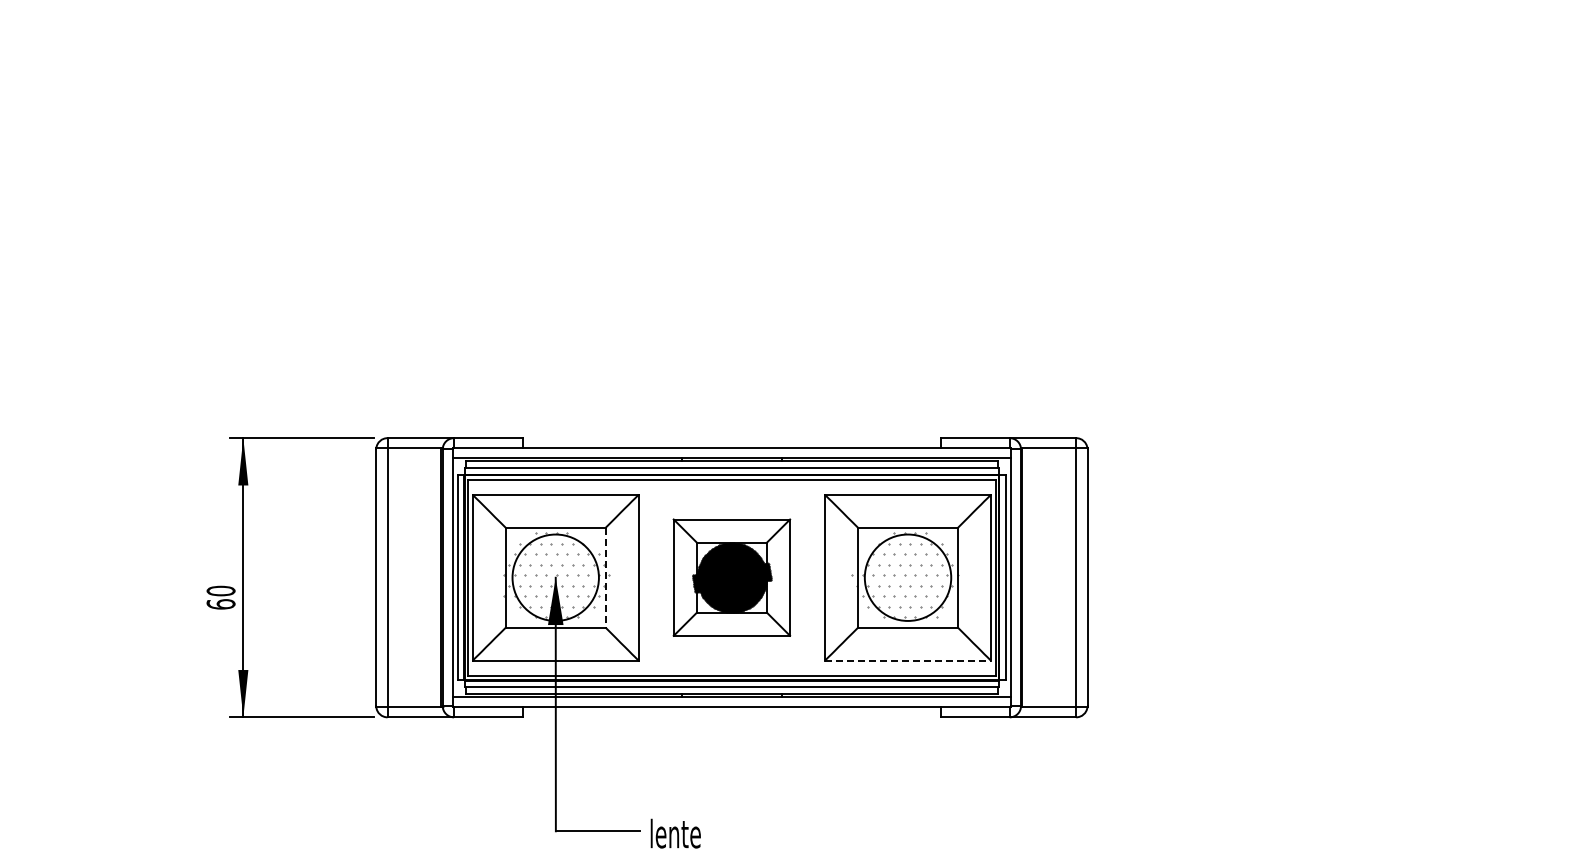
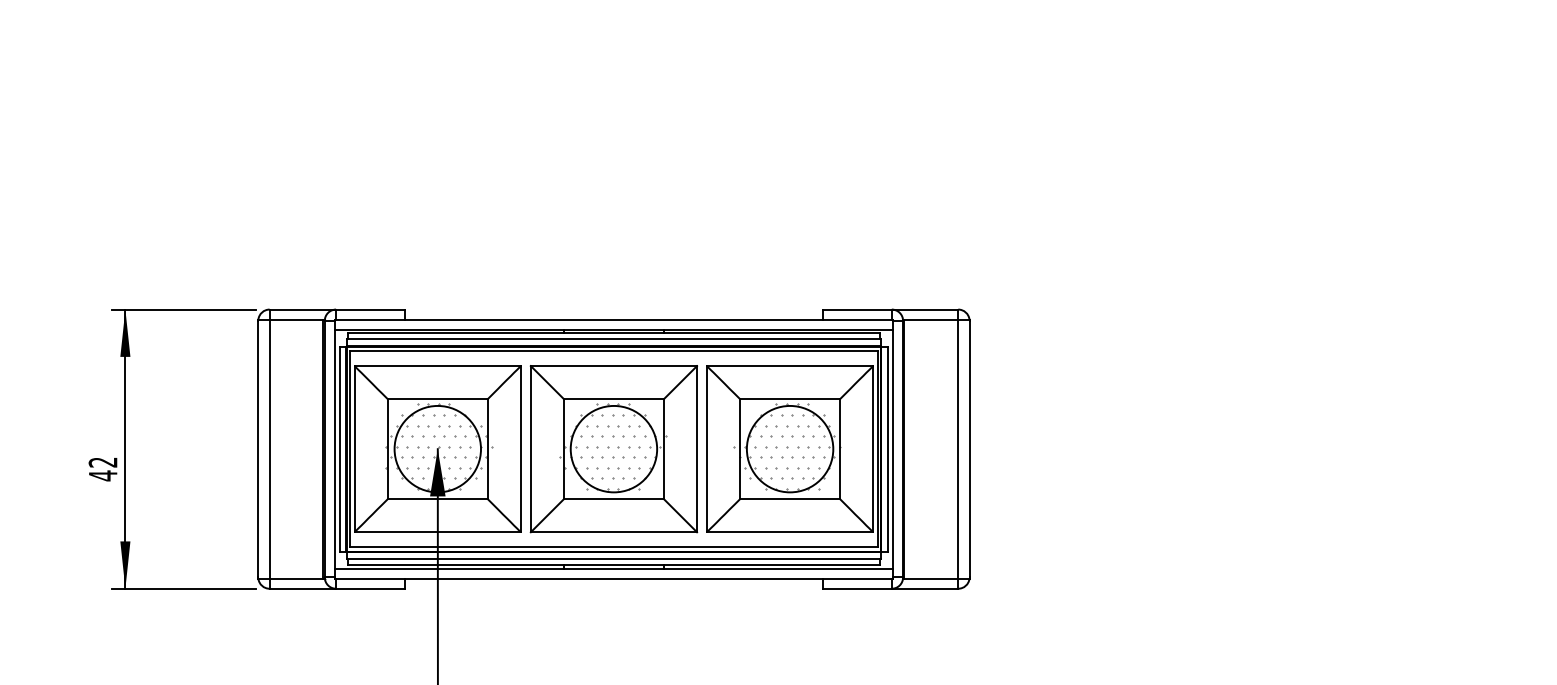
line: (605, 577) -> (487, 448), dashed -> solid
part: (731, 577) -> (613, 448), size x1.43
text: (220, 597) -> (102, 468), 60 -> 42
line: (908, 660) -> (790, 531), dashed -> solid

